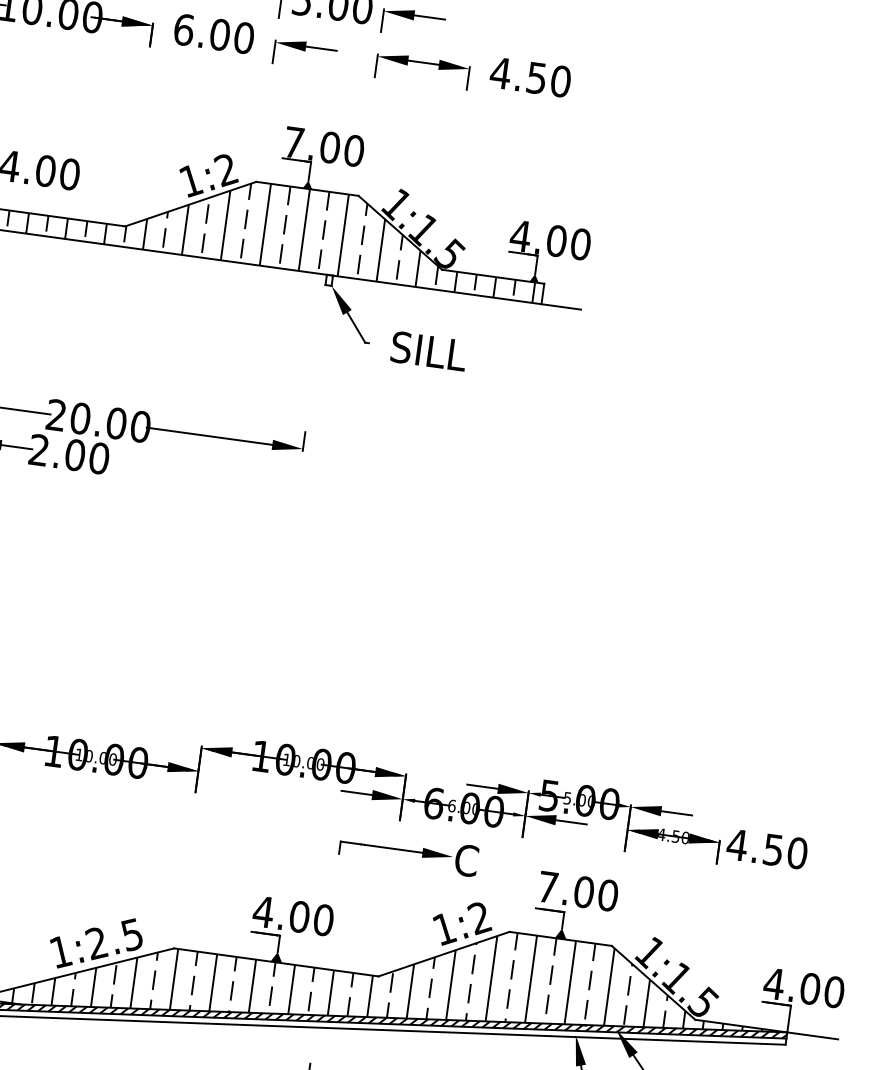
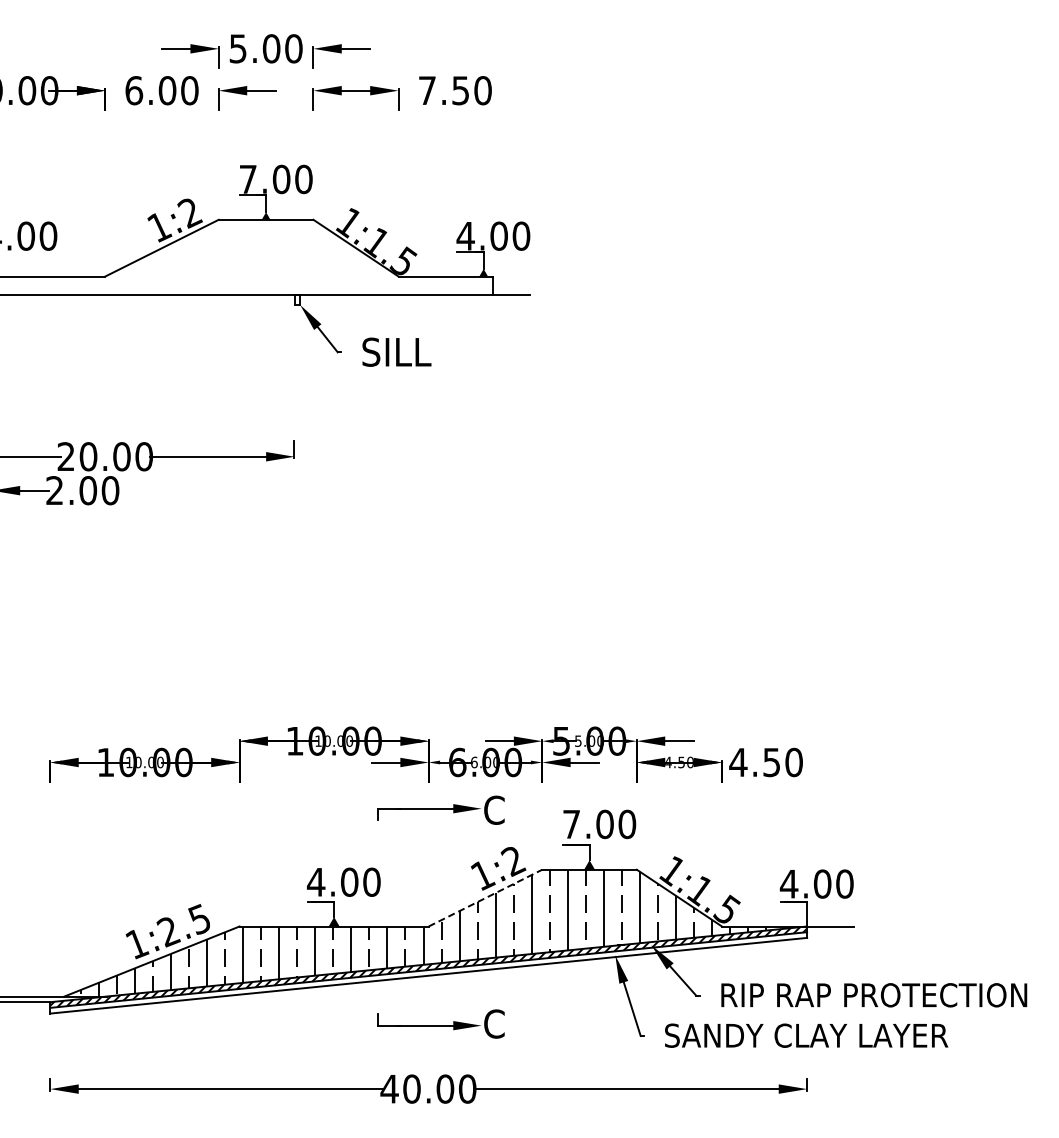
text: (500, 73) -> (427, 90), 4.50 -> 7.50
hatch: (284, 227) -> (250, 257), removed
line: (444, 953) -> (485, 897), solid -> dashed

